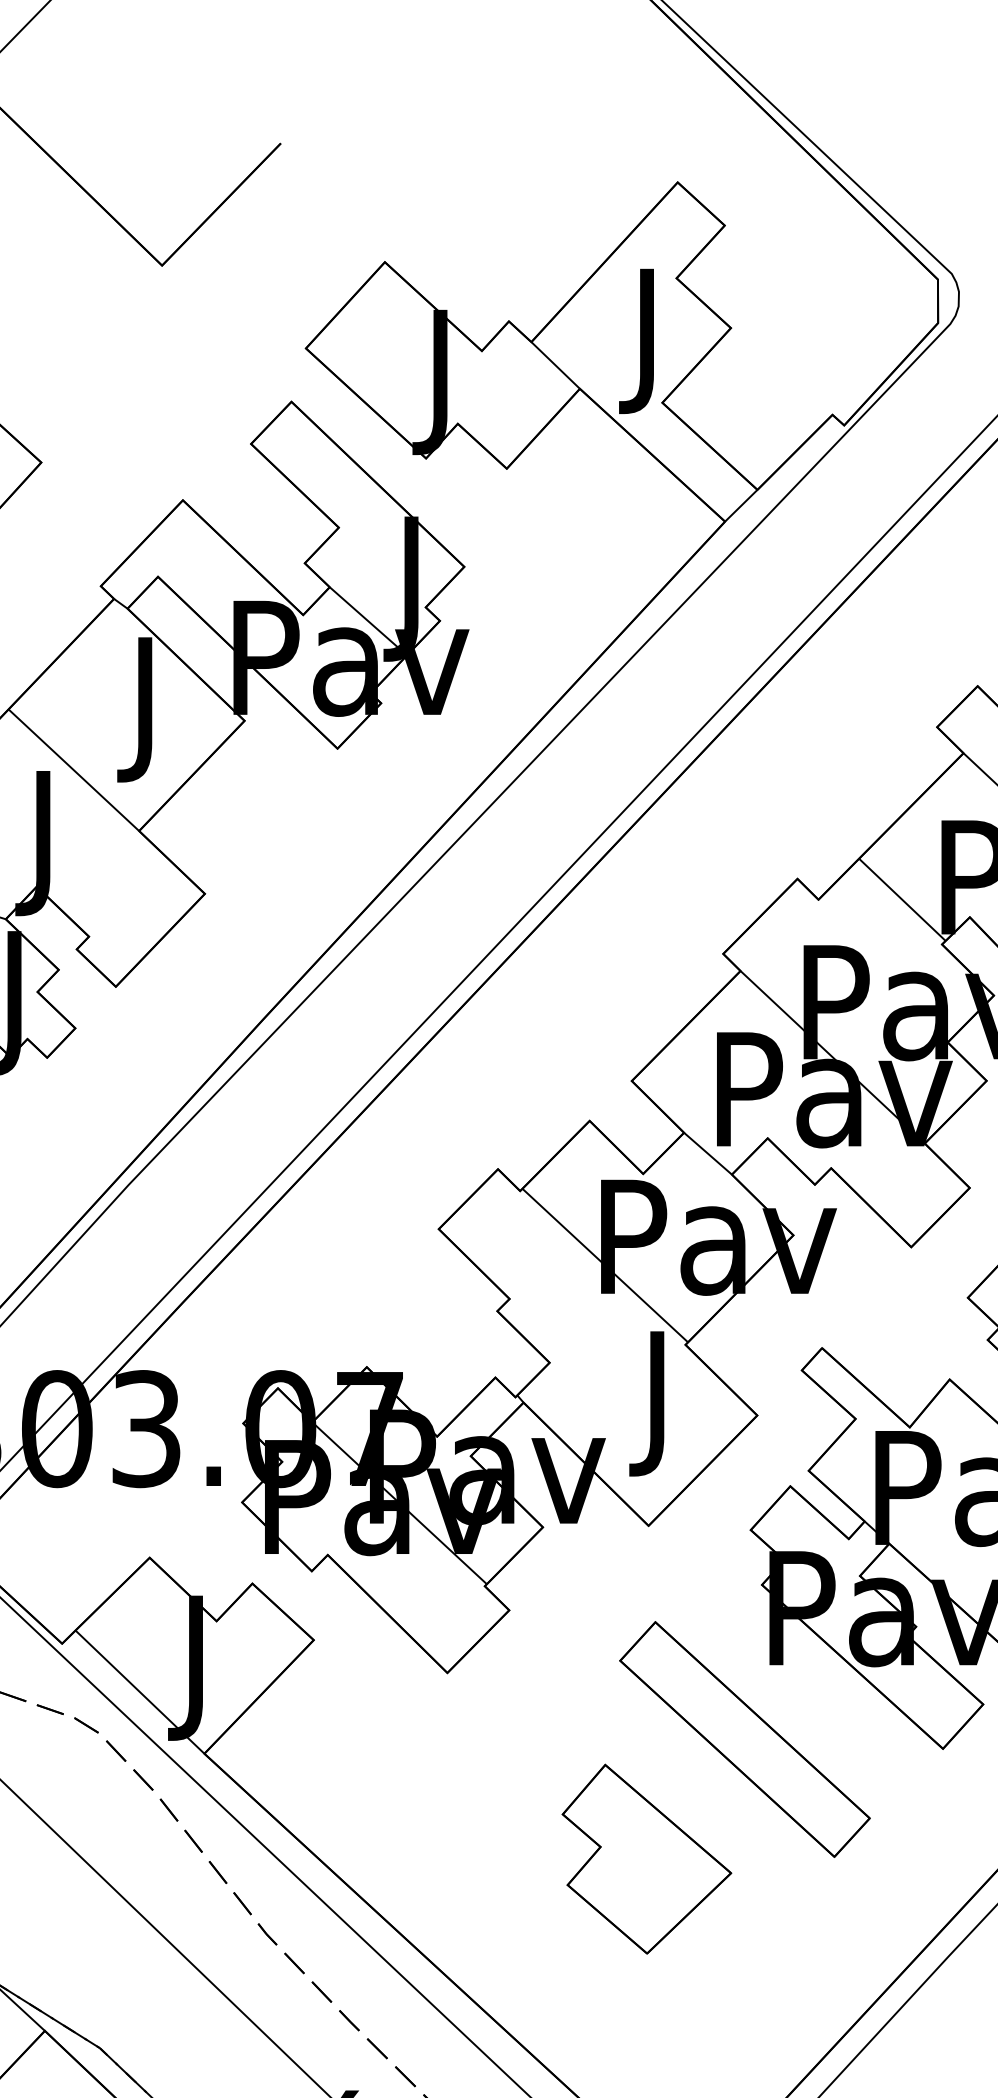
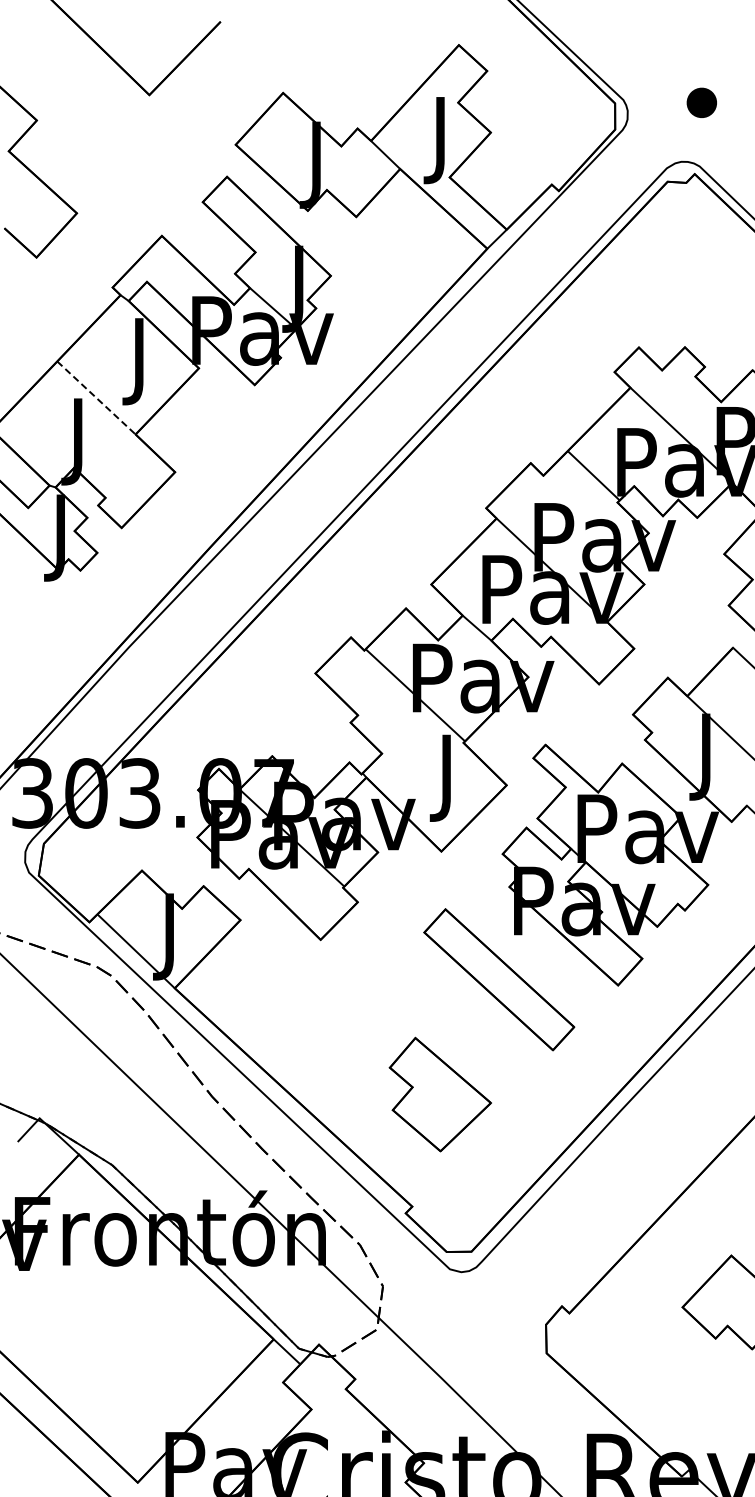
line: (73, 771) -> (96, 398), solid -> dashed
part: (645, 1858) -> (439, 1094), moved

